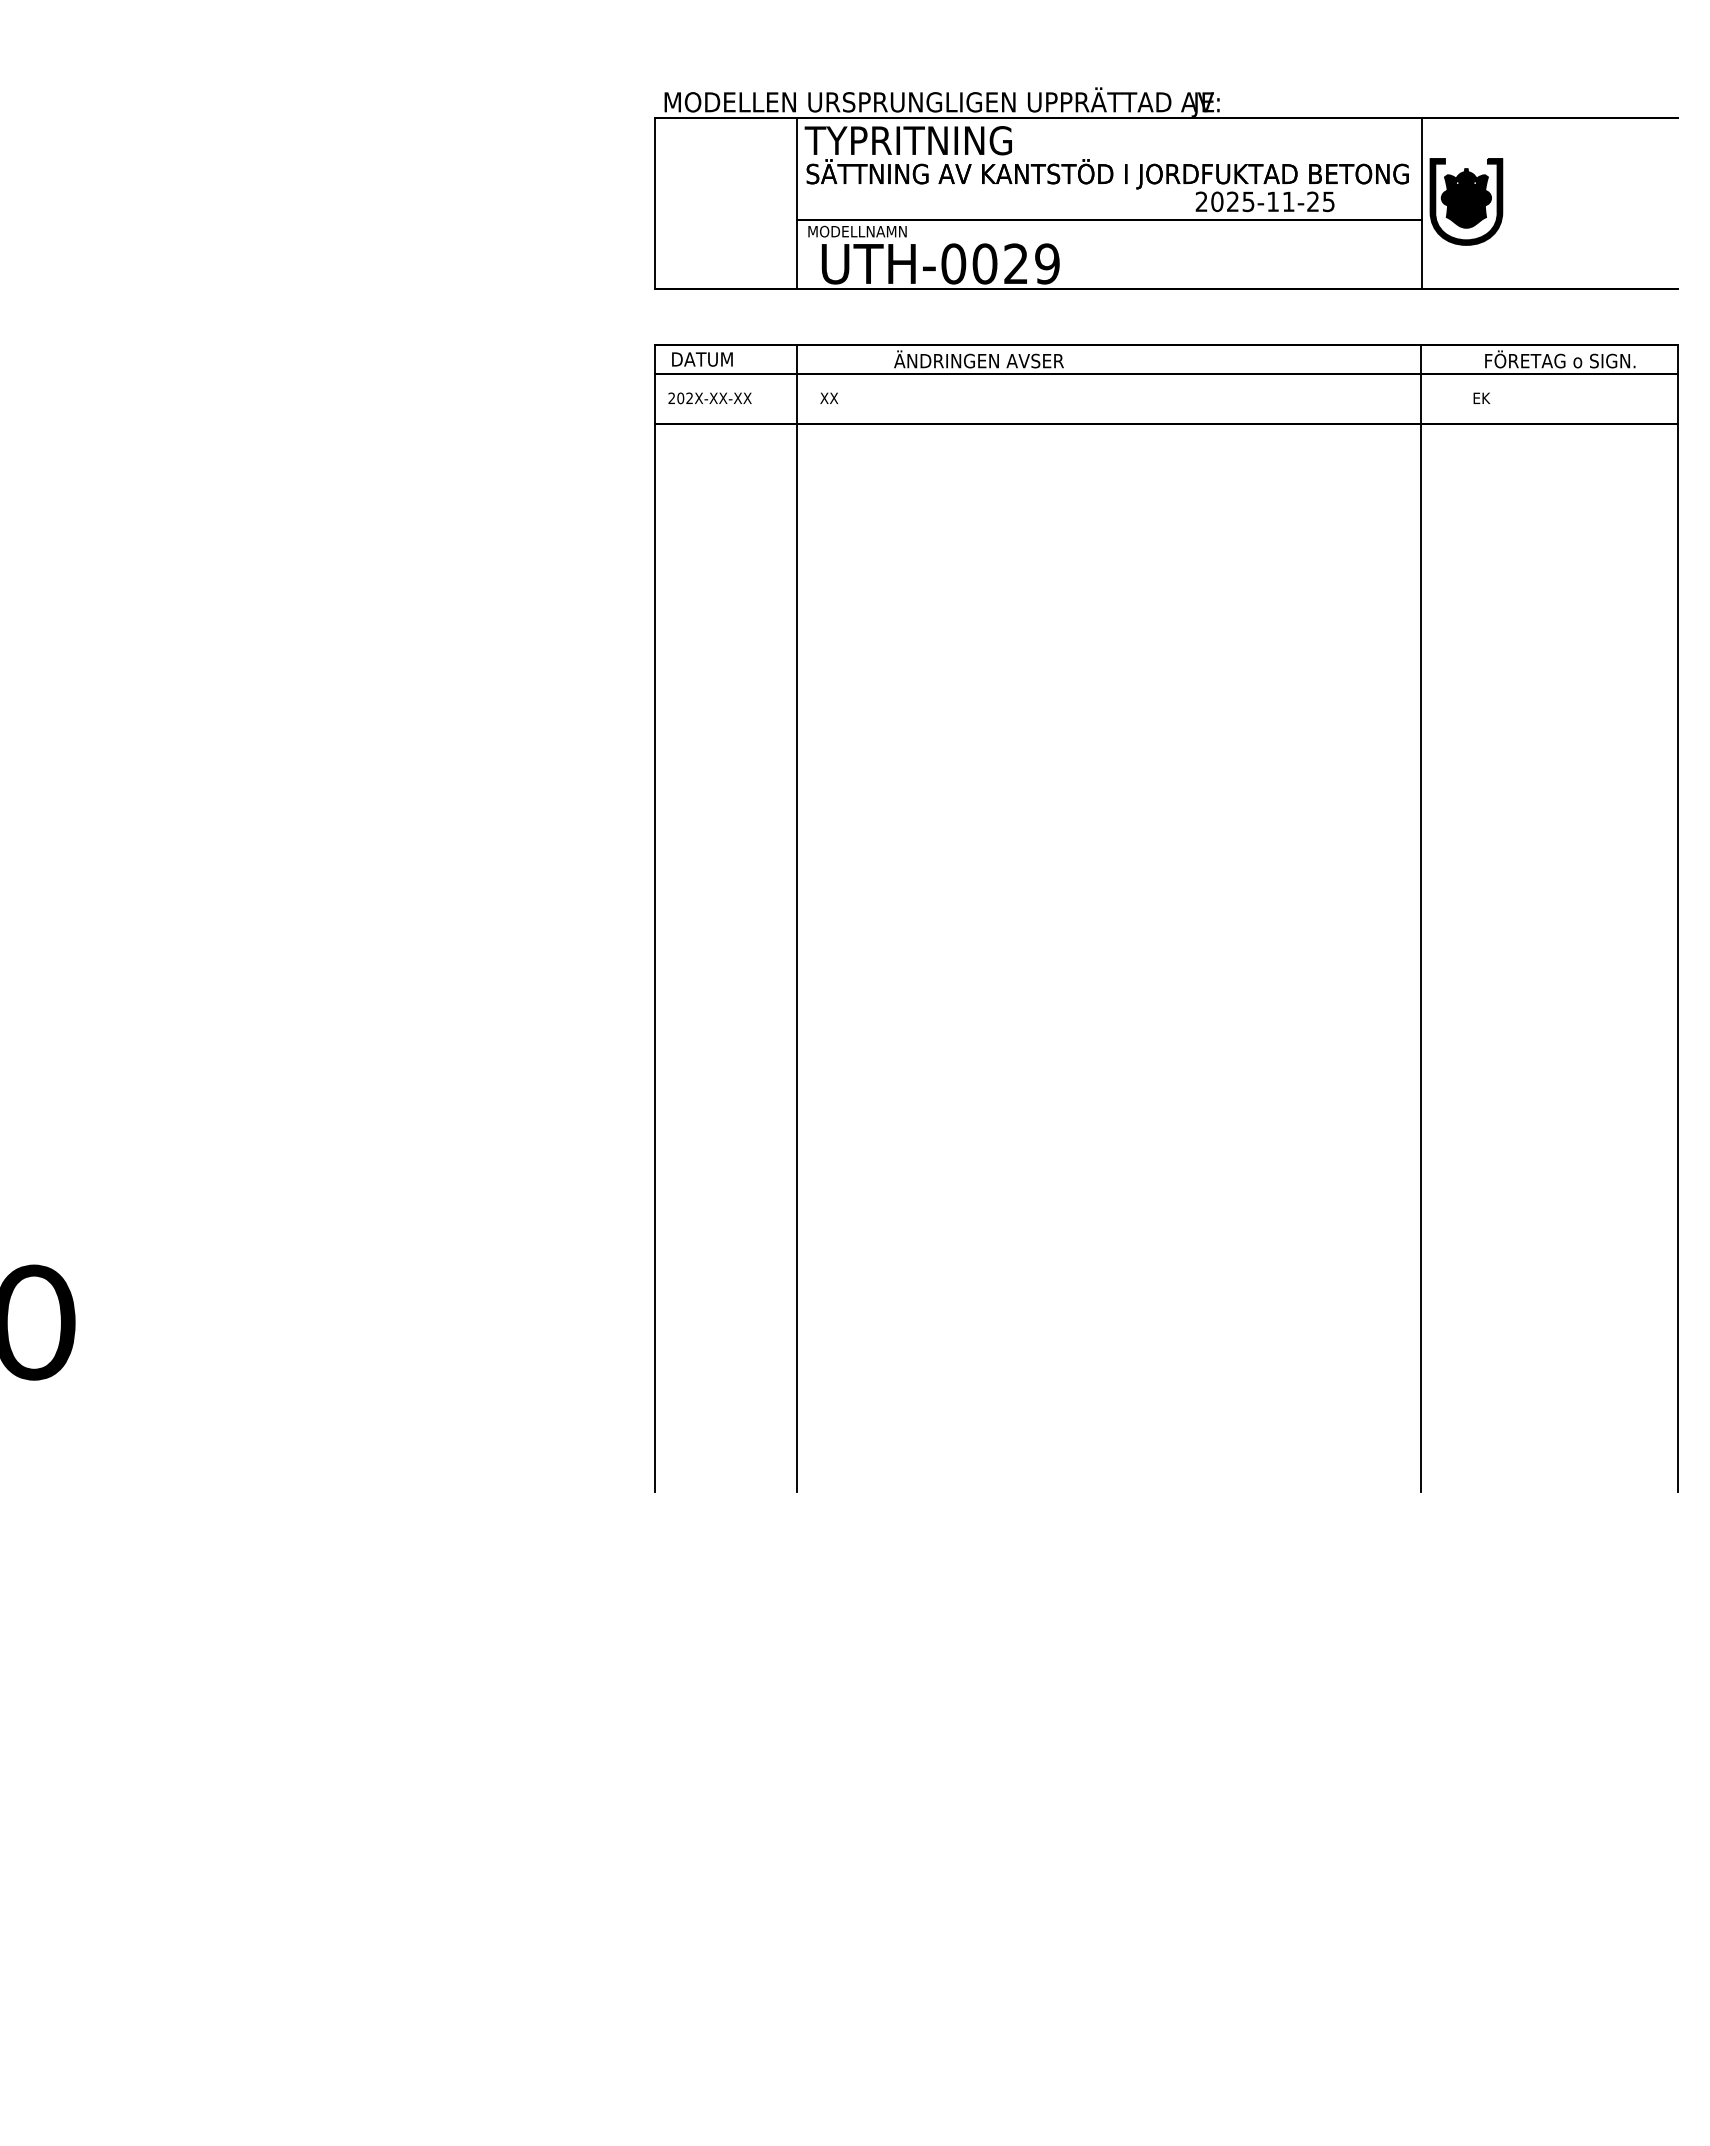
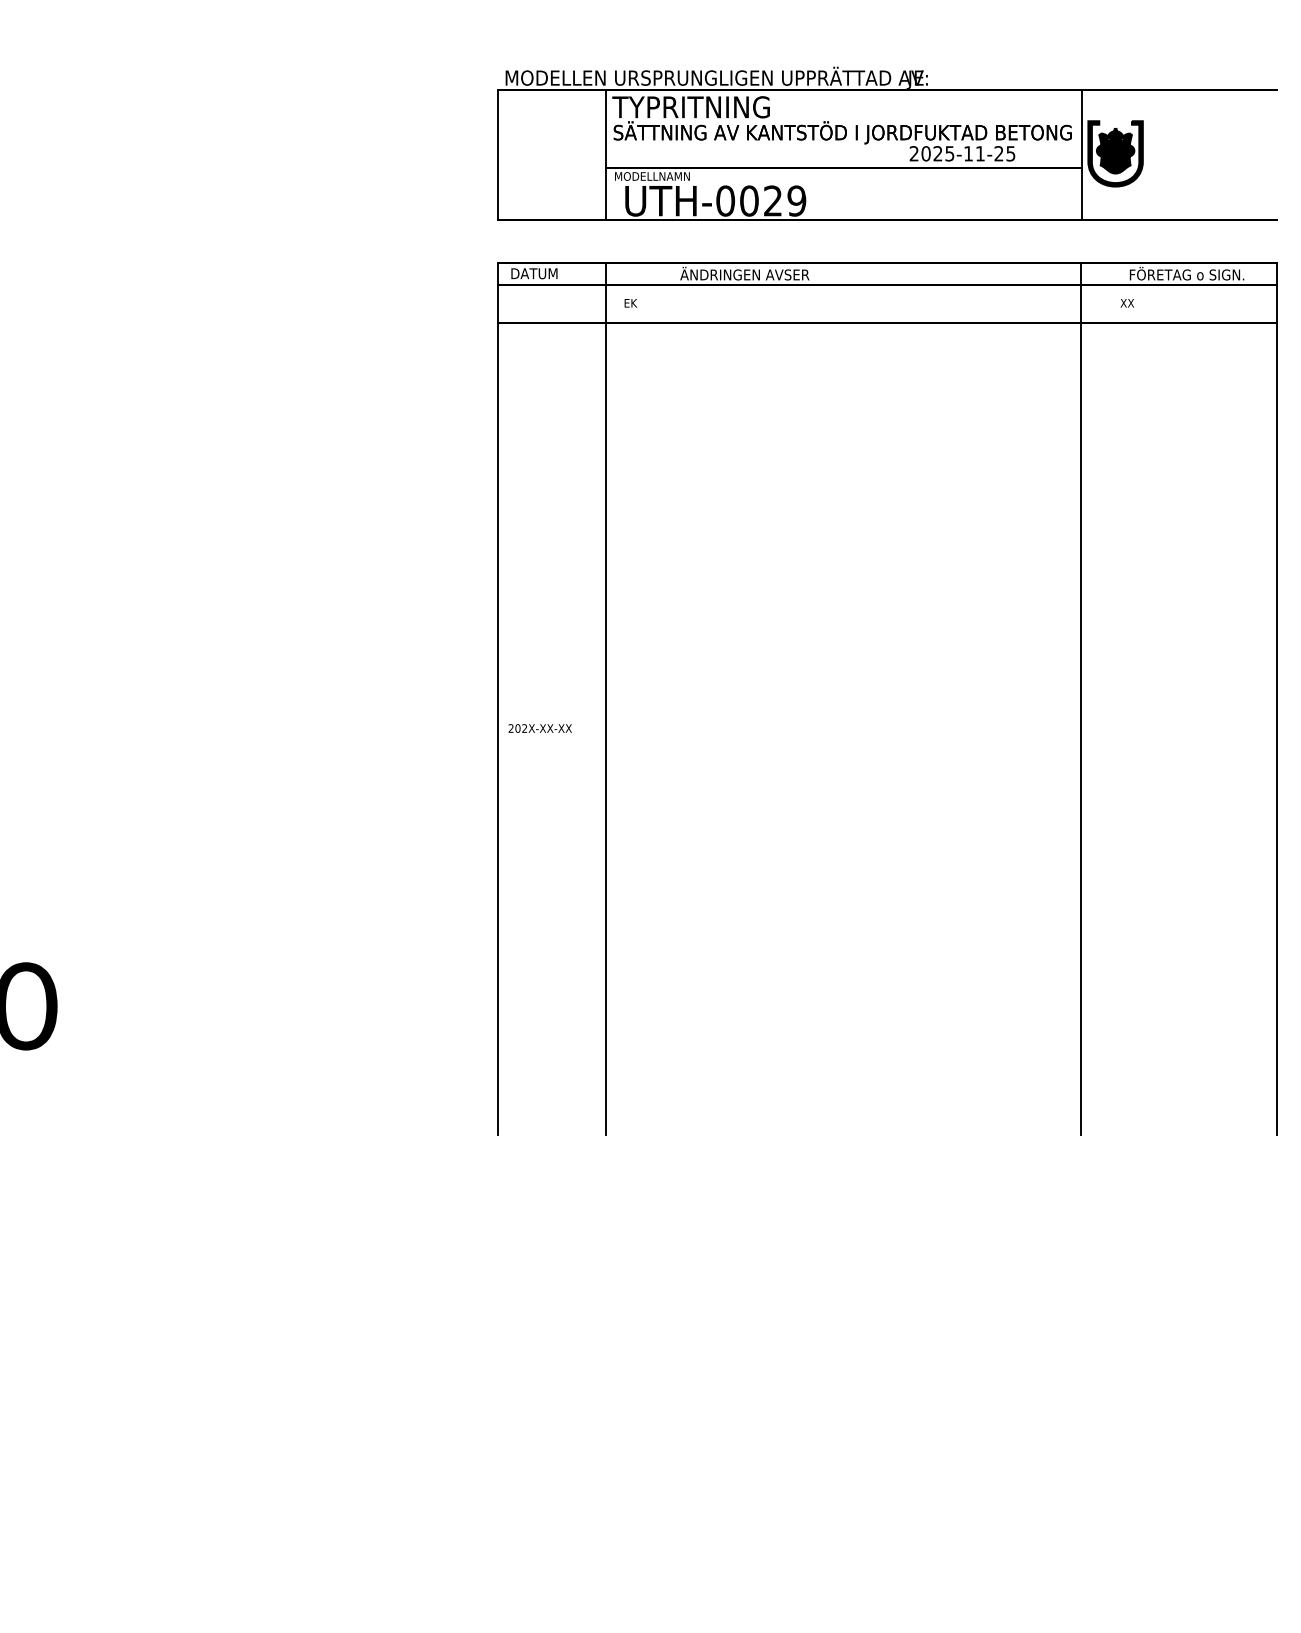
text: (829, 397) -> (631, 302), XX -> EK
text: (1481, 397) -> (1127, 302), EK -> XX
text: (709, 398) -> (539, 728), moved

